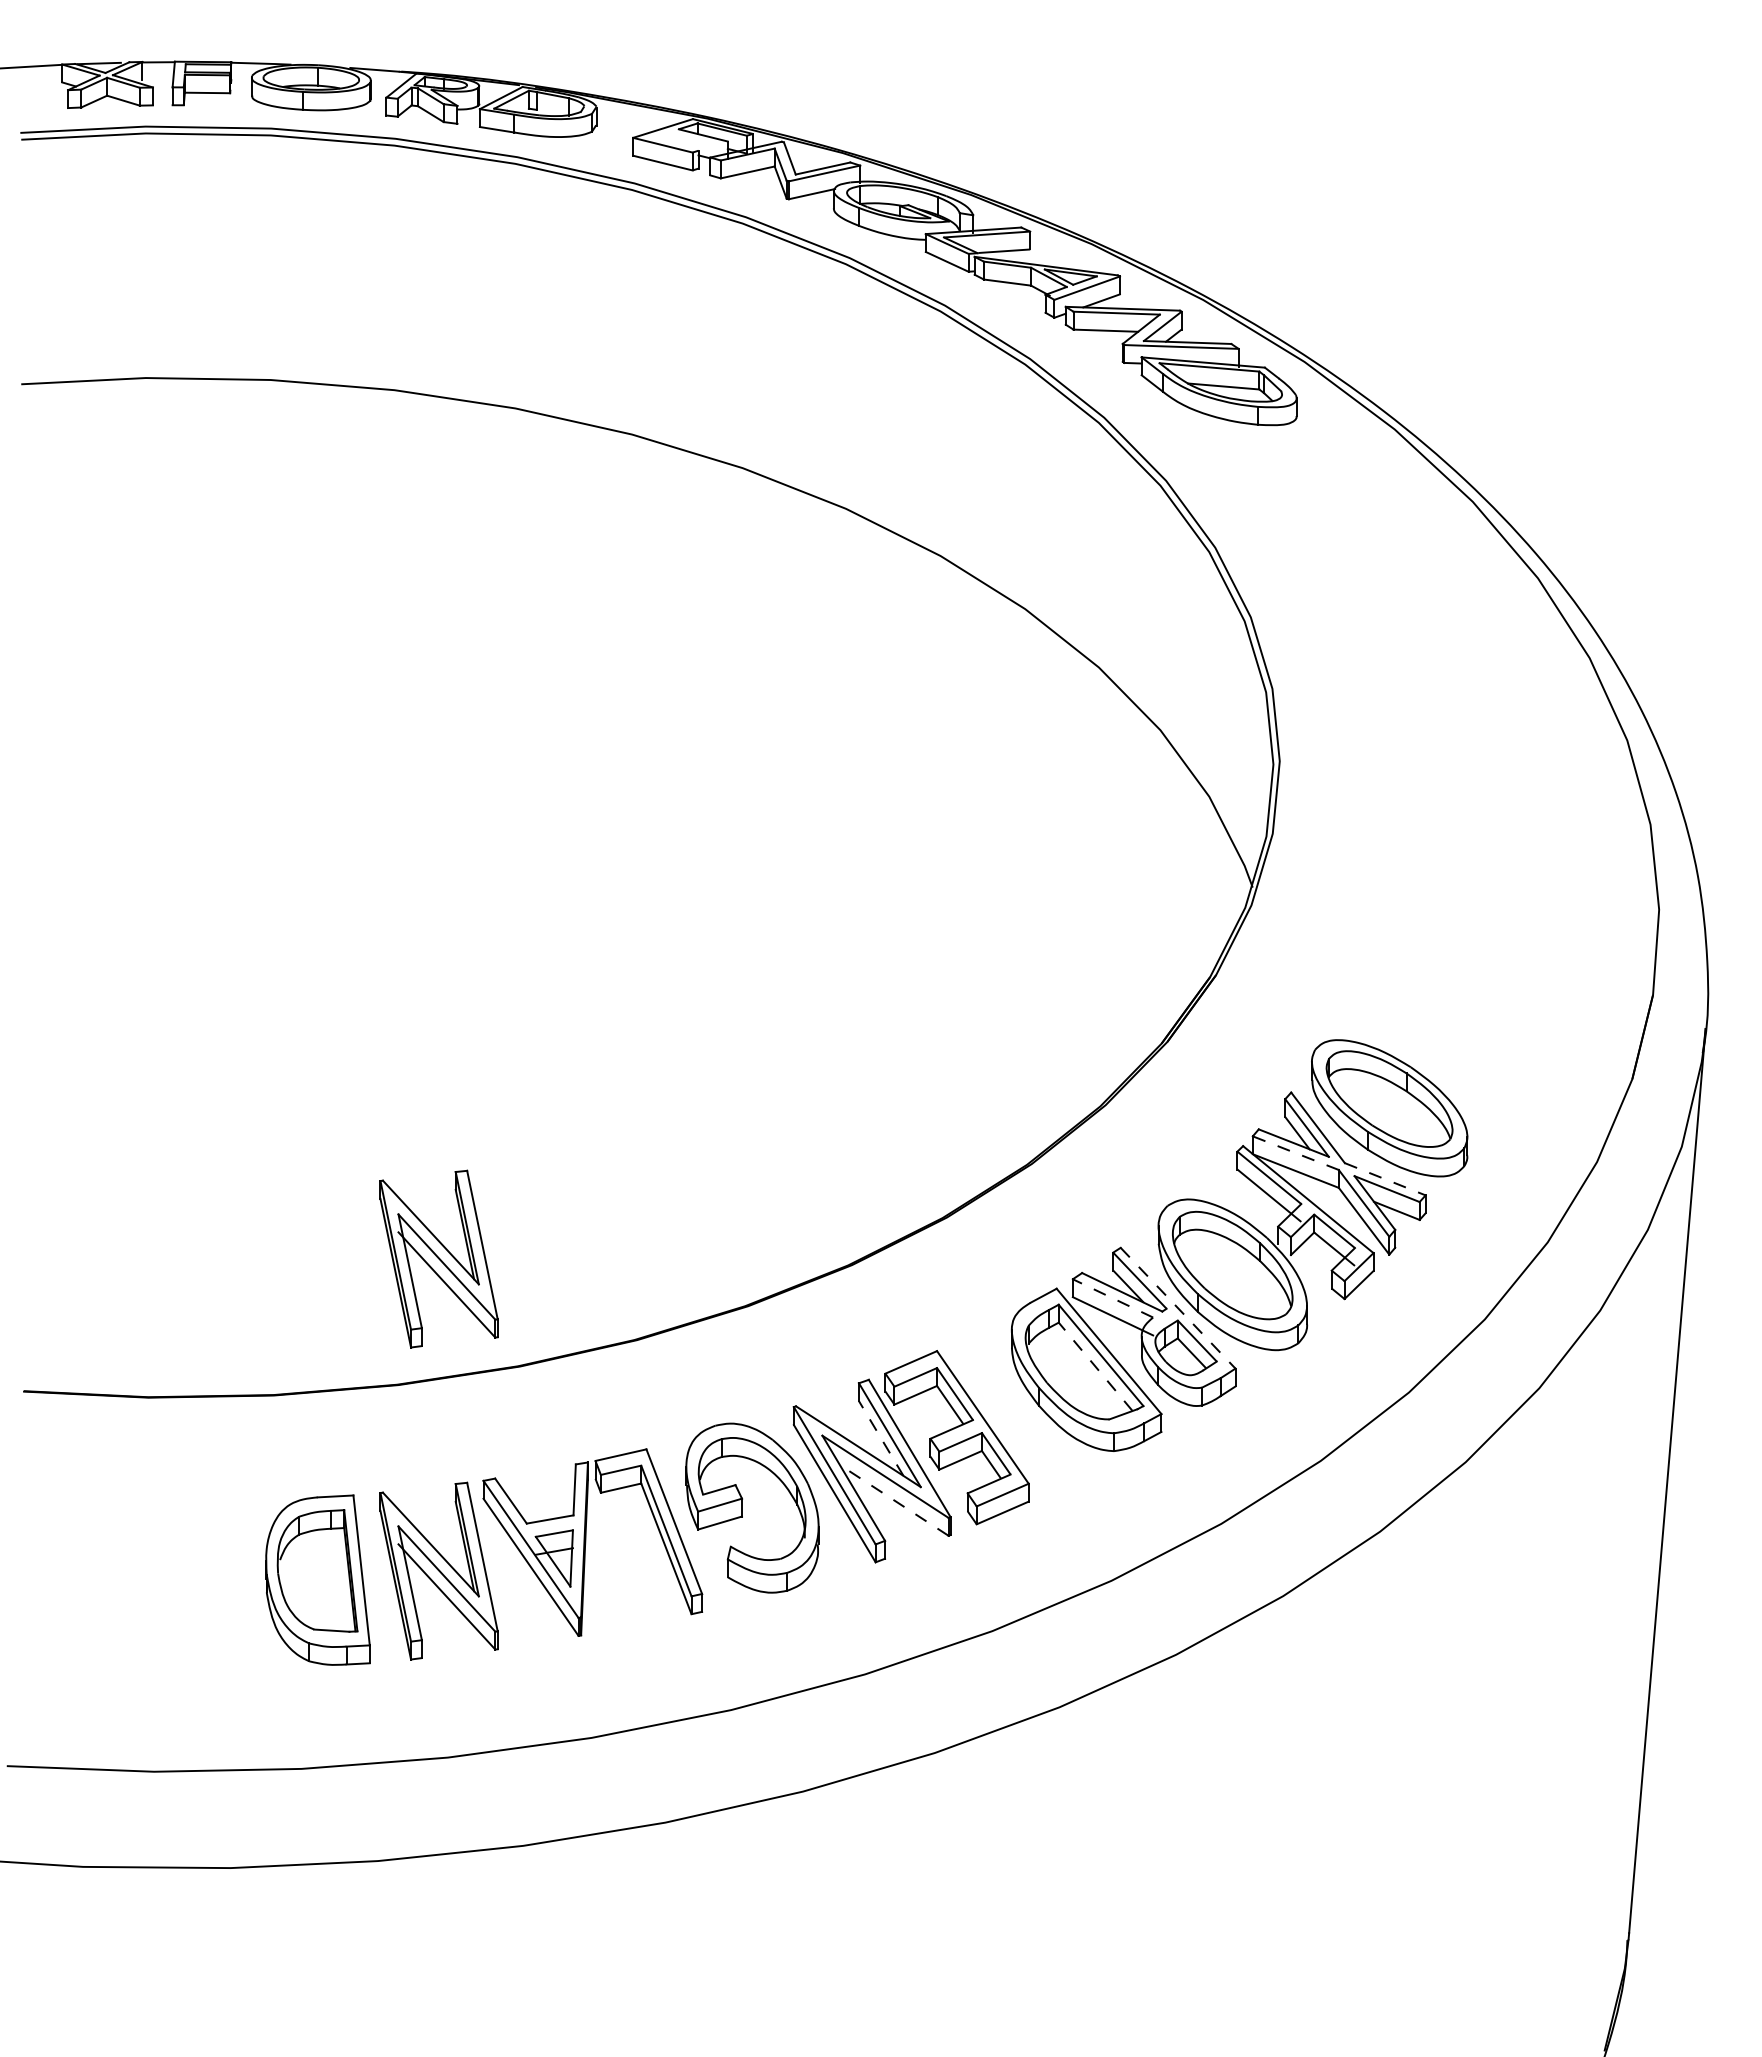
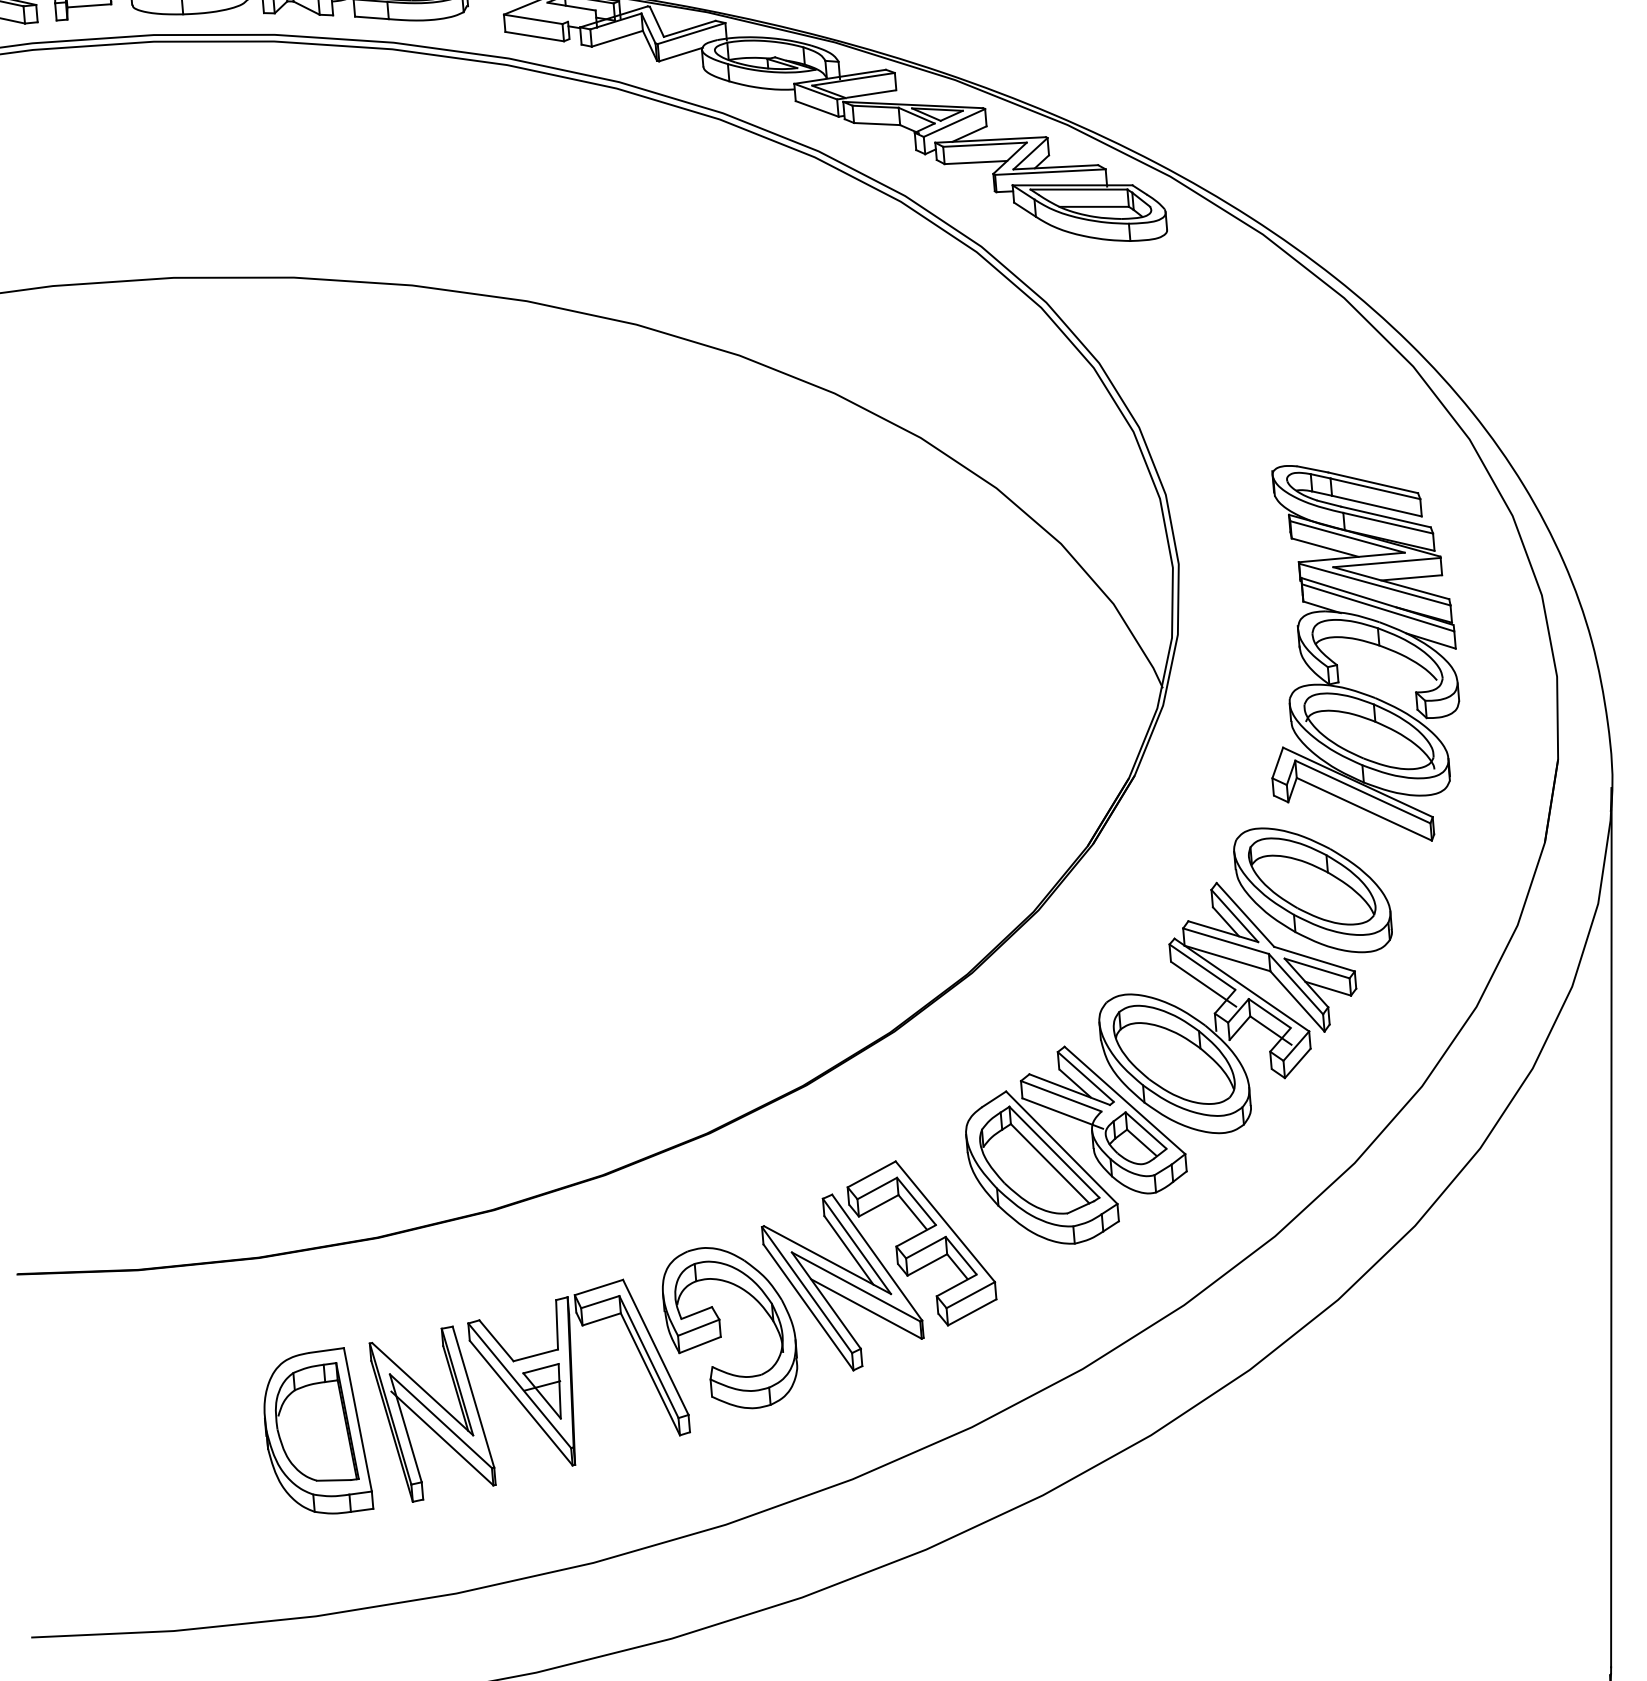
part: (1460, 856) -> (1360, 641), added
line: (1295, 1152) -> (1225, 940), dashed -> solid
line: (1385, 1179) -> (1314, 959), dashed -> solid
part: (438, 1258) -> (406, 1112), removed
line: (1112, 1298) -> (1060, 1096), dashed -> solid
line: (1178, 1308) -> (1125, 1100), dashed -> solid
line: (1095, 1366) -> (1049, 1163), dashed -> solid
line: (880, 1438) -> (848, 1250), dashed -> solid
line: (894, 1500) -> (866, 1309), dashed -> solid

